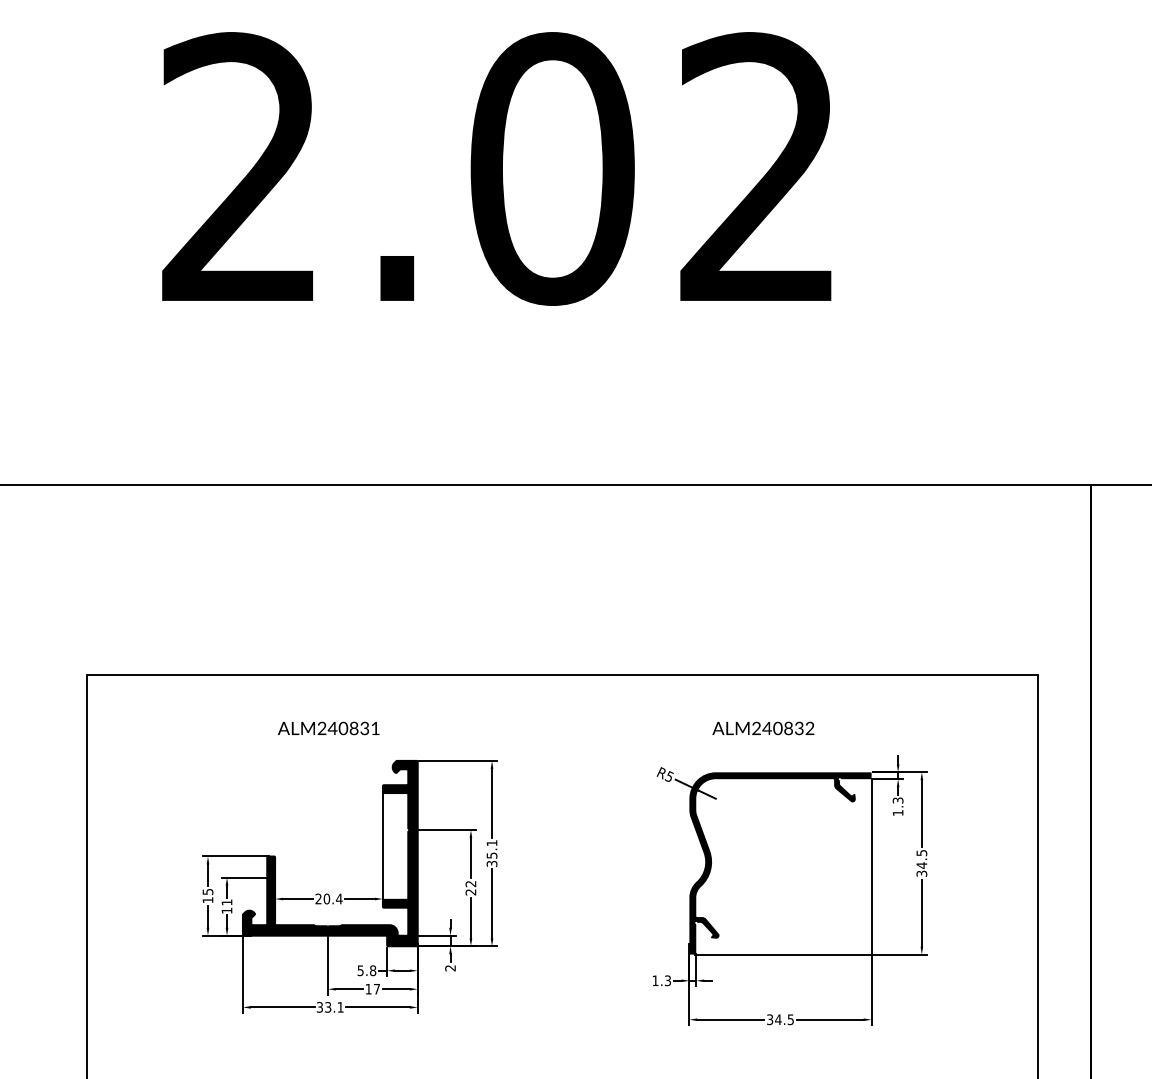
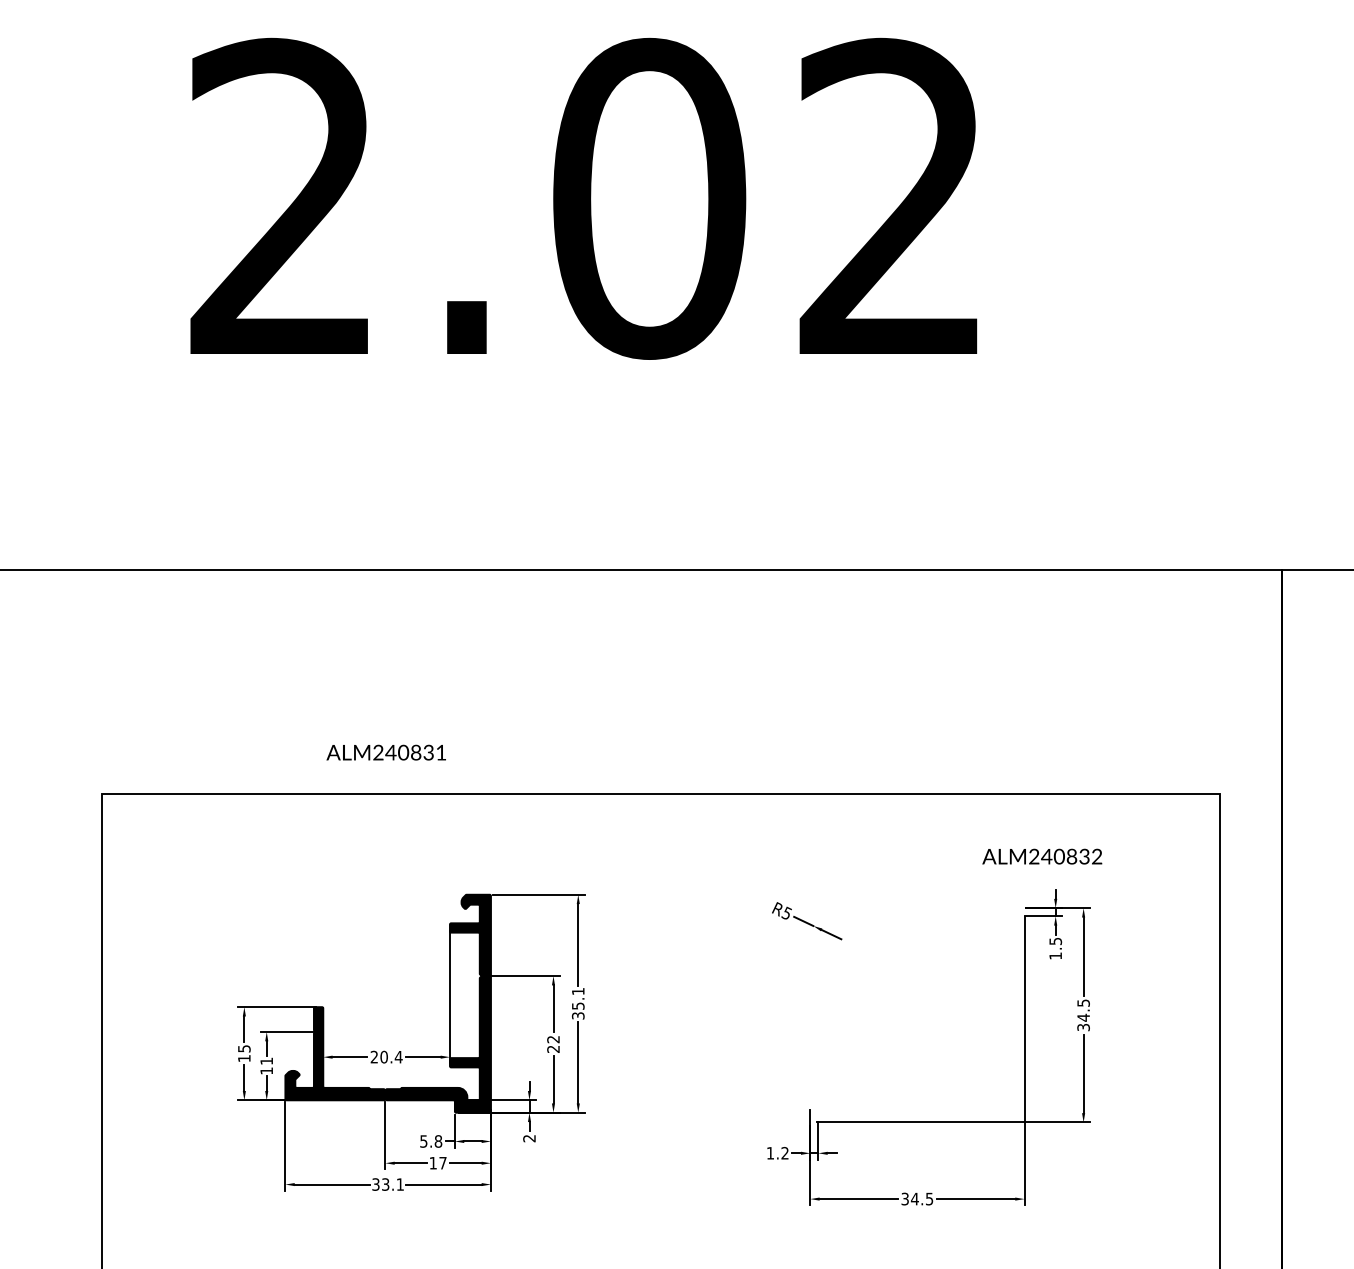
text: (328, 728) -> (385, 752), moved
text: (763, 728) -> (1042, 856), moved
text: (897, 799) -> (1055, 940), 1.3 -> 1.5
fill: (780, 863) -> (917, 1015), removed
text: (667, 980) -> (784, 1153), 1.3 -> 1.2

